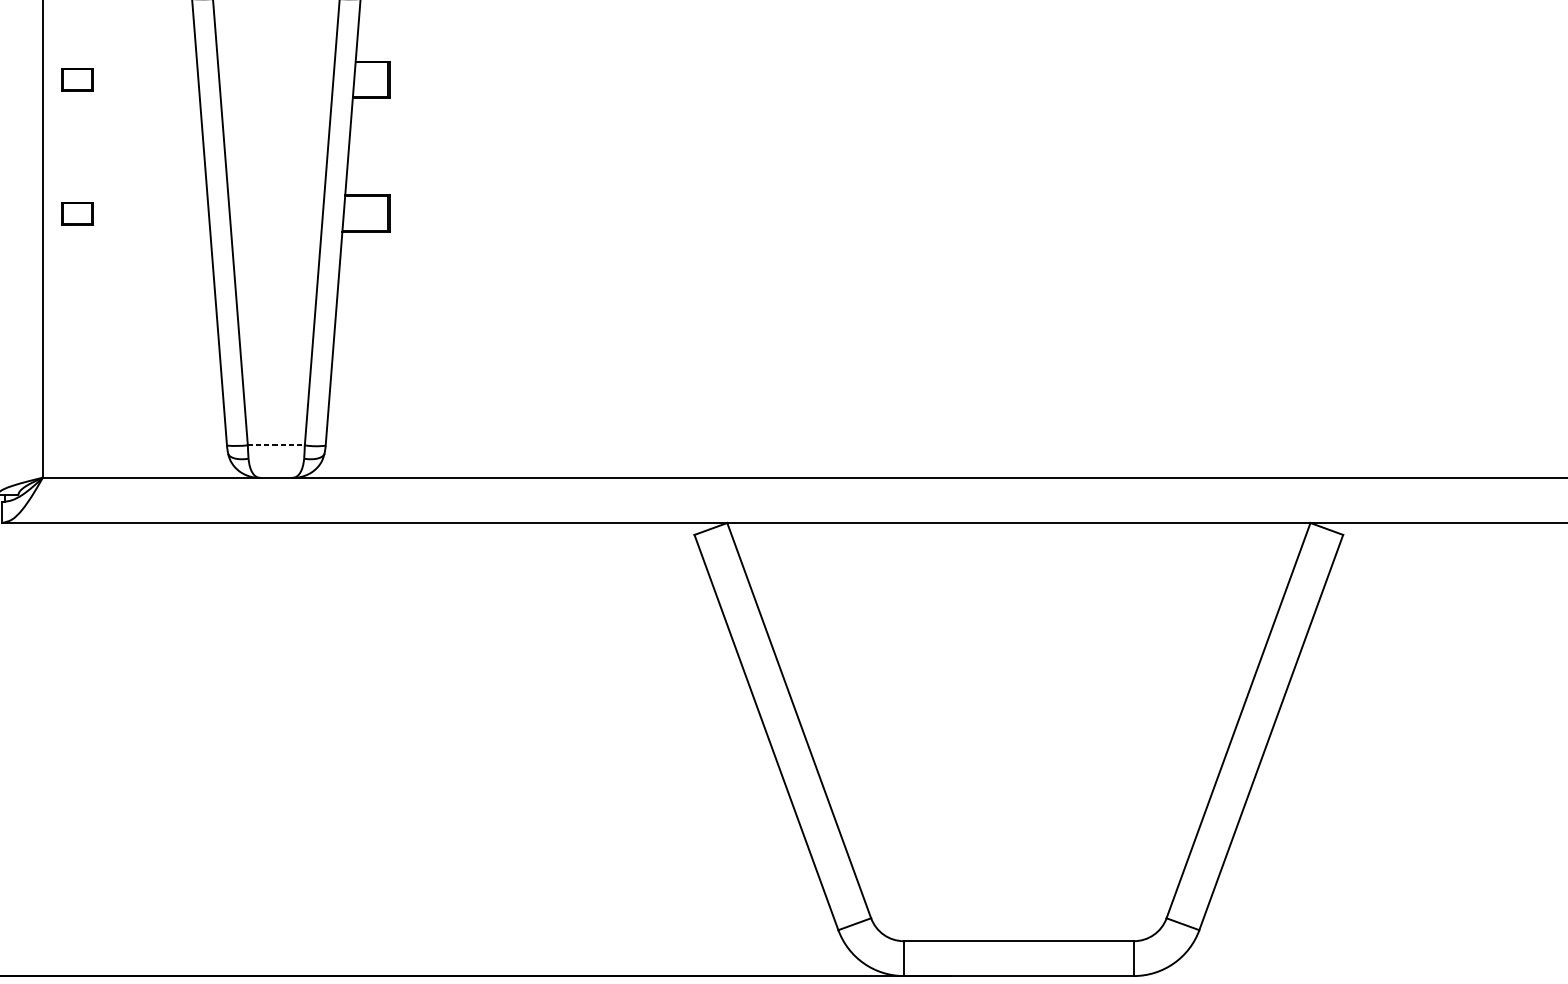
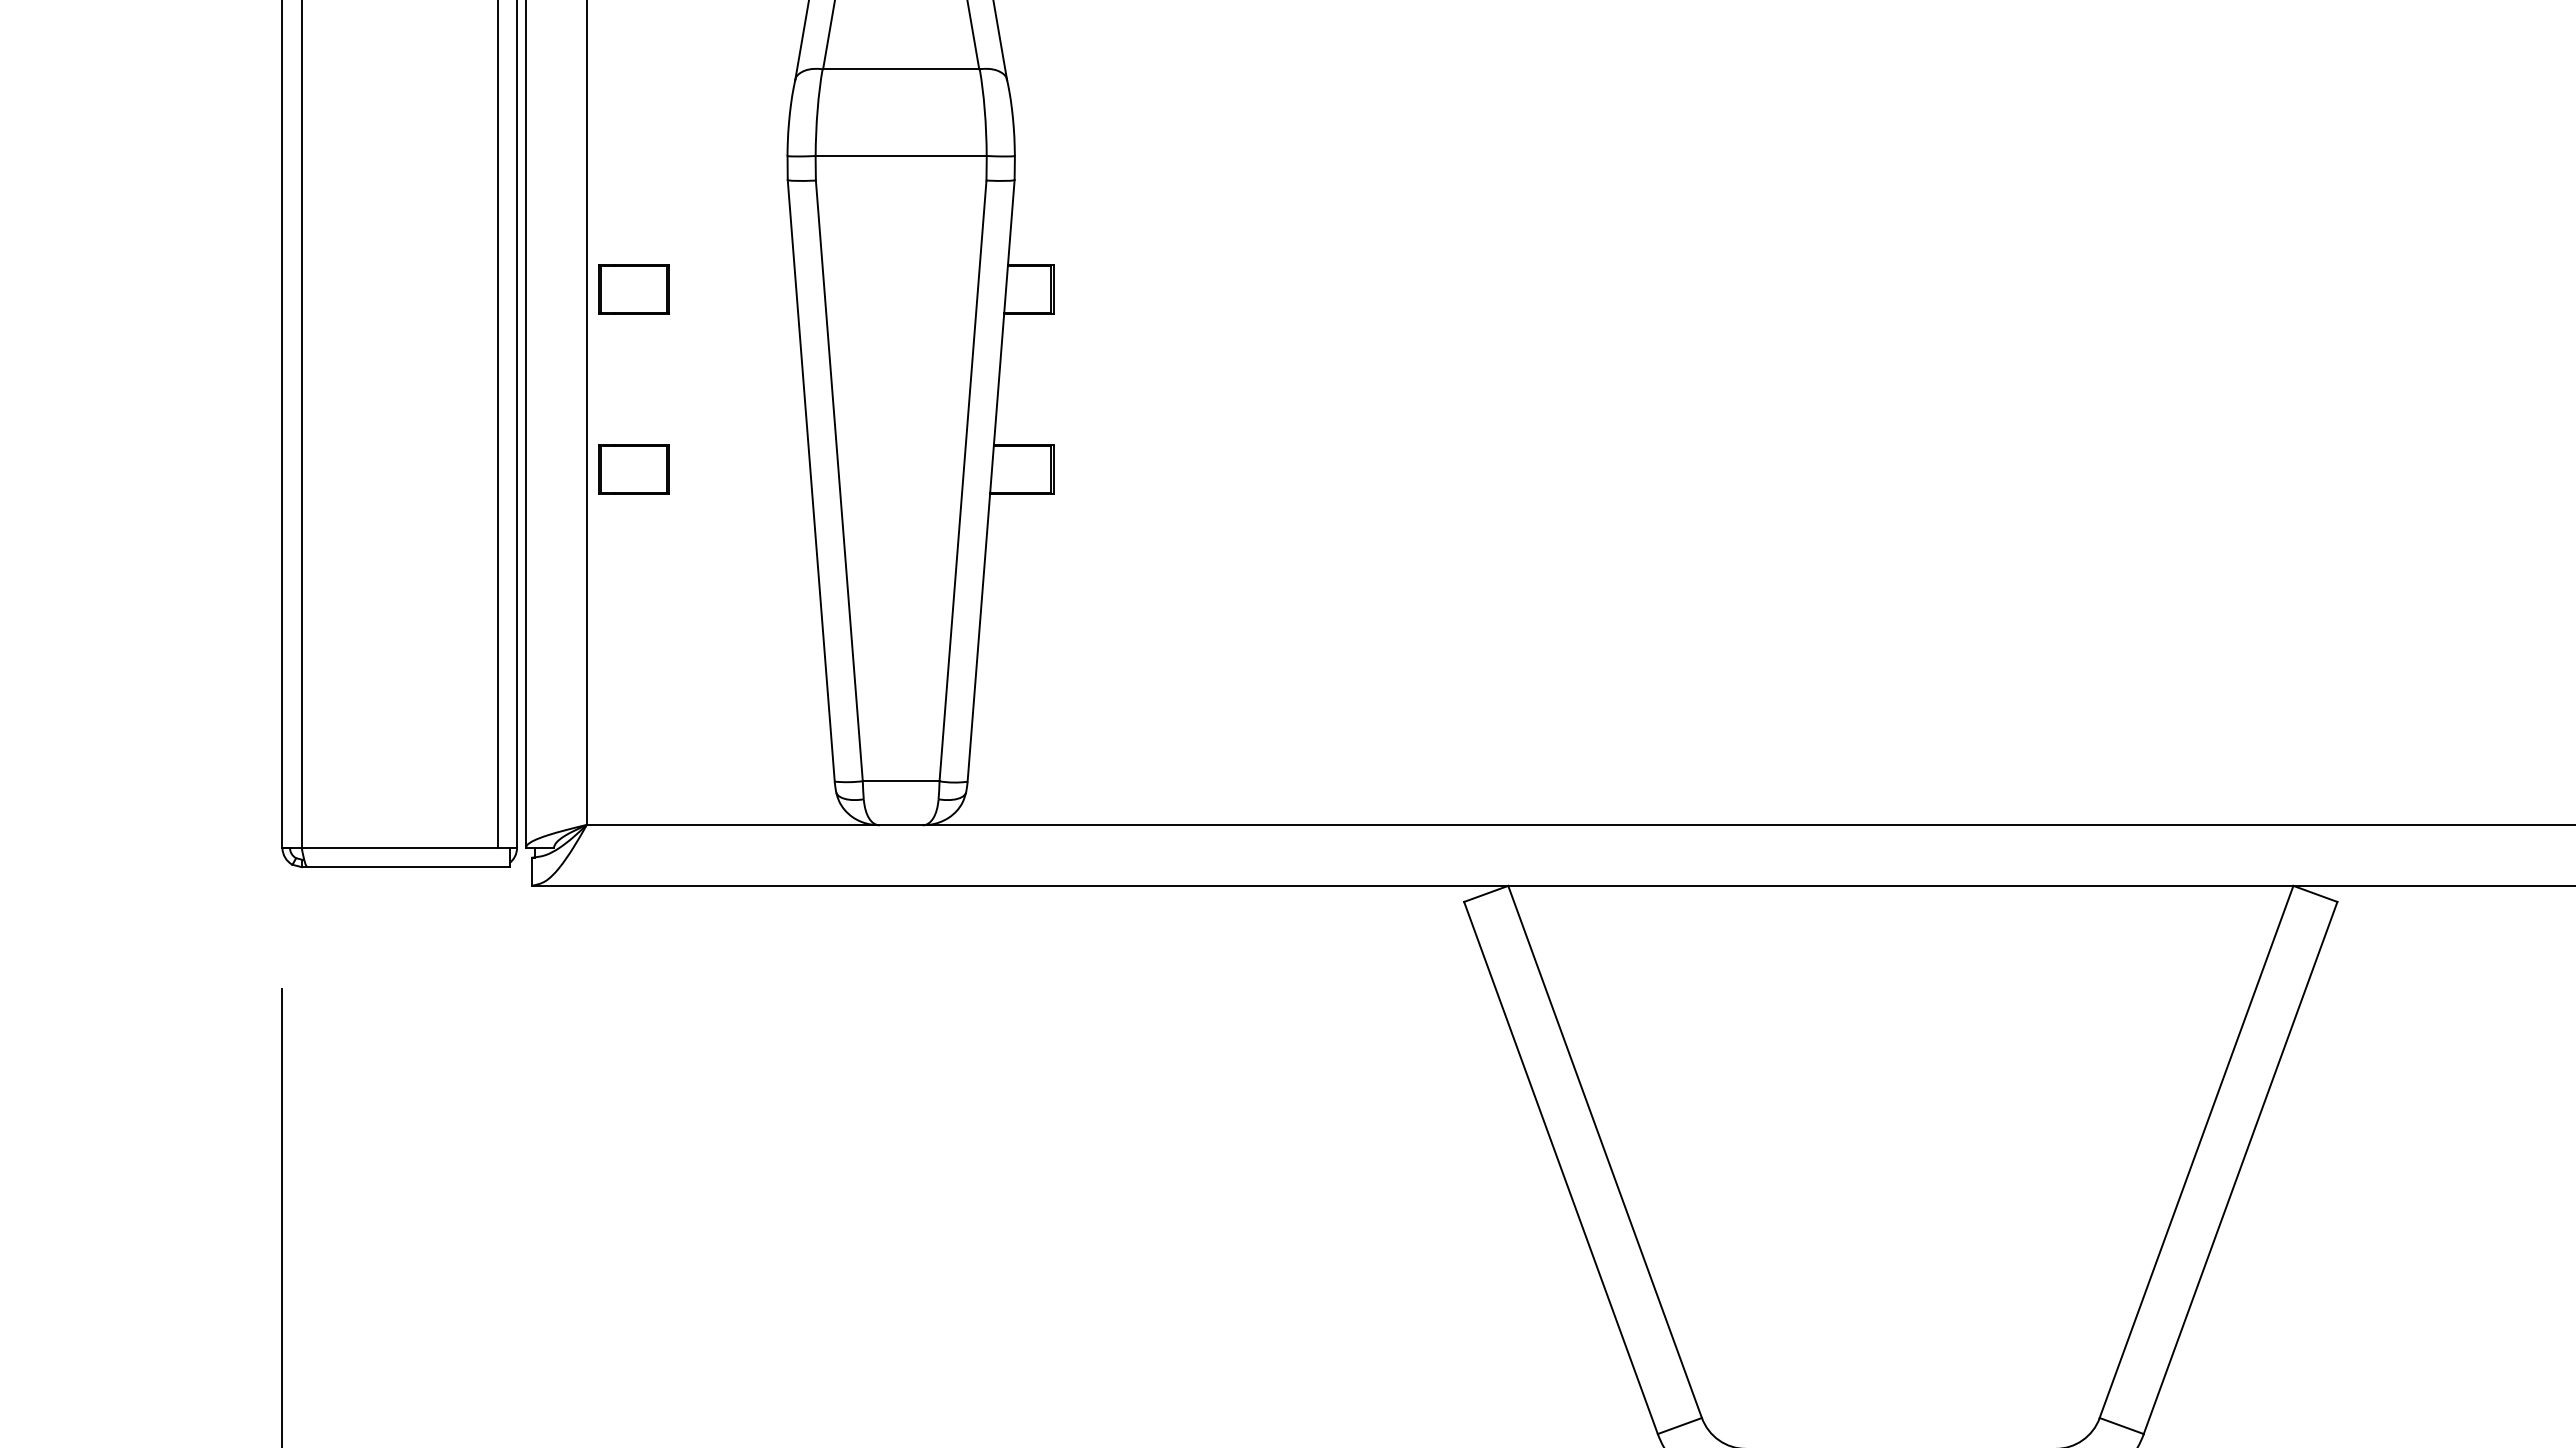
part: (77, 80) -> (633, 289), size x1.67
part: (77, 213) -> (633, 469), size x1.67
line: (276, 445) -> (901, 781), dashed -> solid

